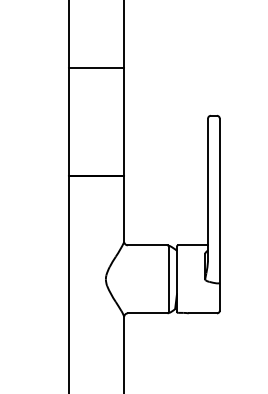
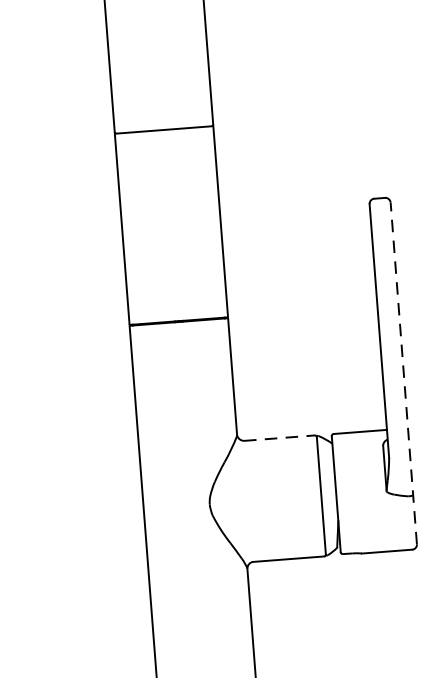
line: (219, 214) -> (403, 373), solid -> dashed
line: (147, 245) -> (279, 438), solid -> dashed

